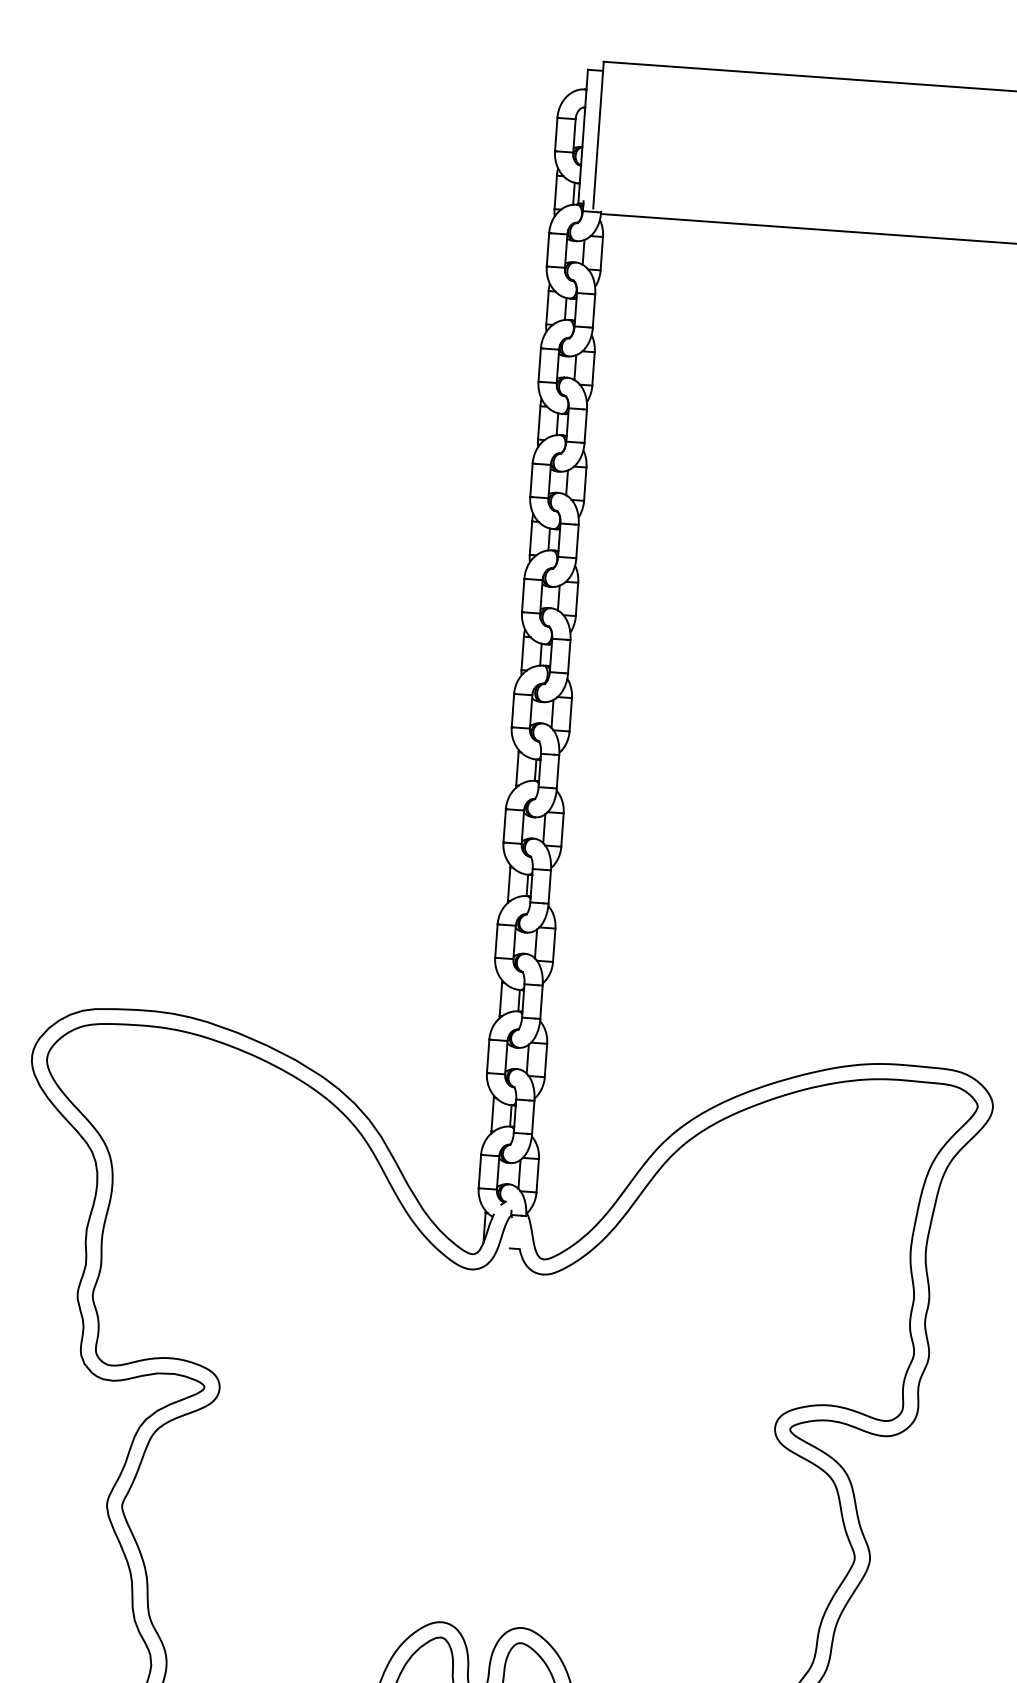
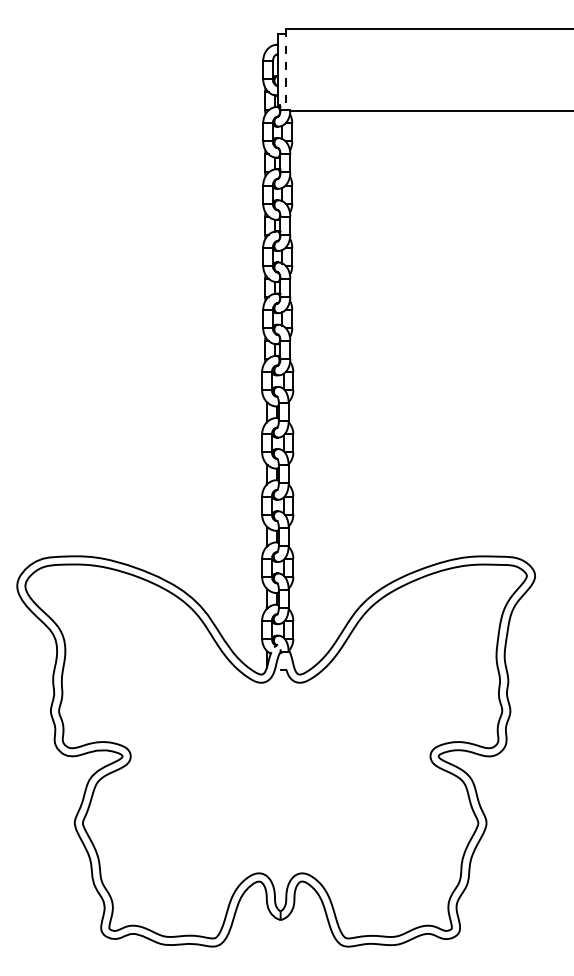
line: (597, 134) -> (285, 68), solid -> dashed

